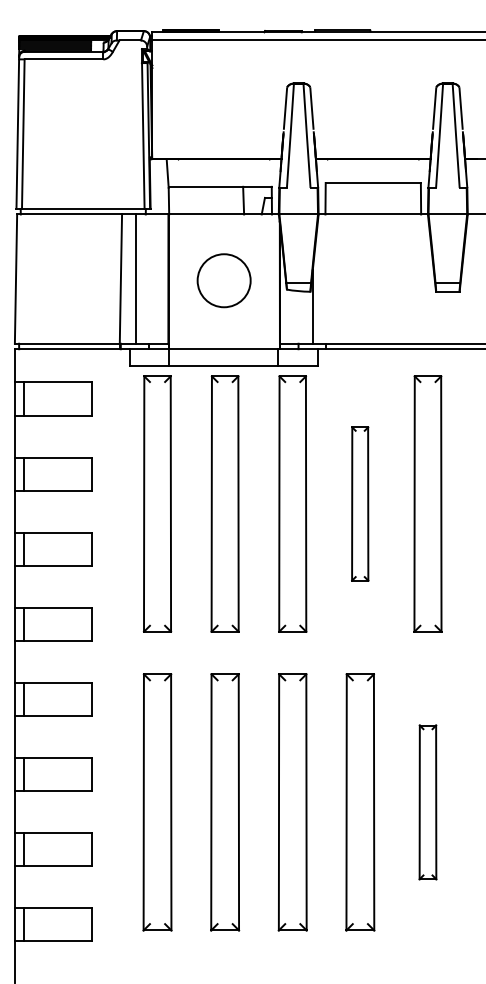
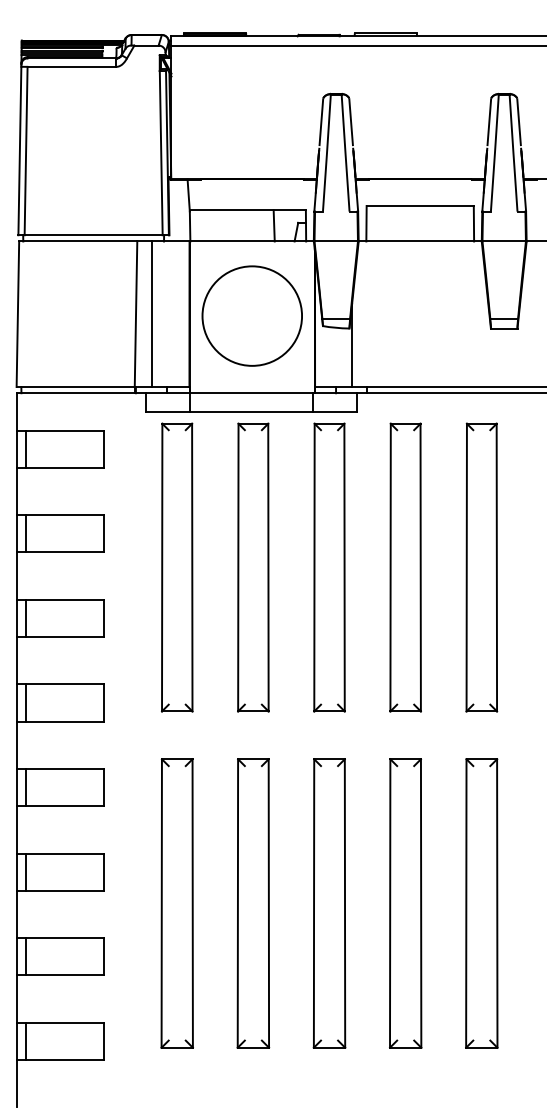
circle: (223, 280) -> (251, 315), size x1.67
part: (359, 503) -> (404, 566), size x1.67
part: (427, 802) -> (481, 903), size x1.67

